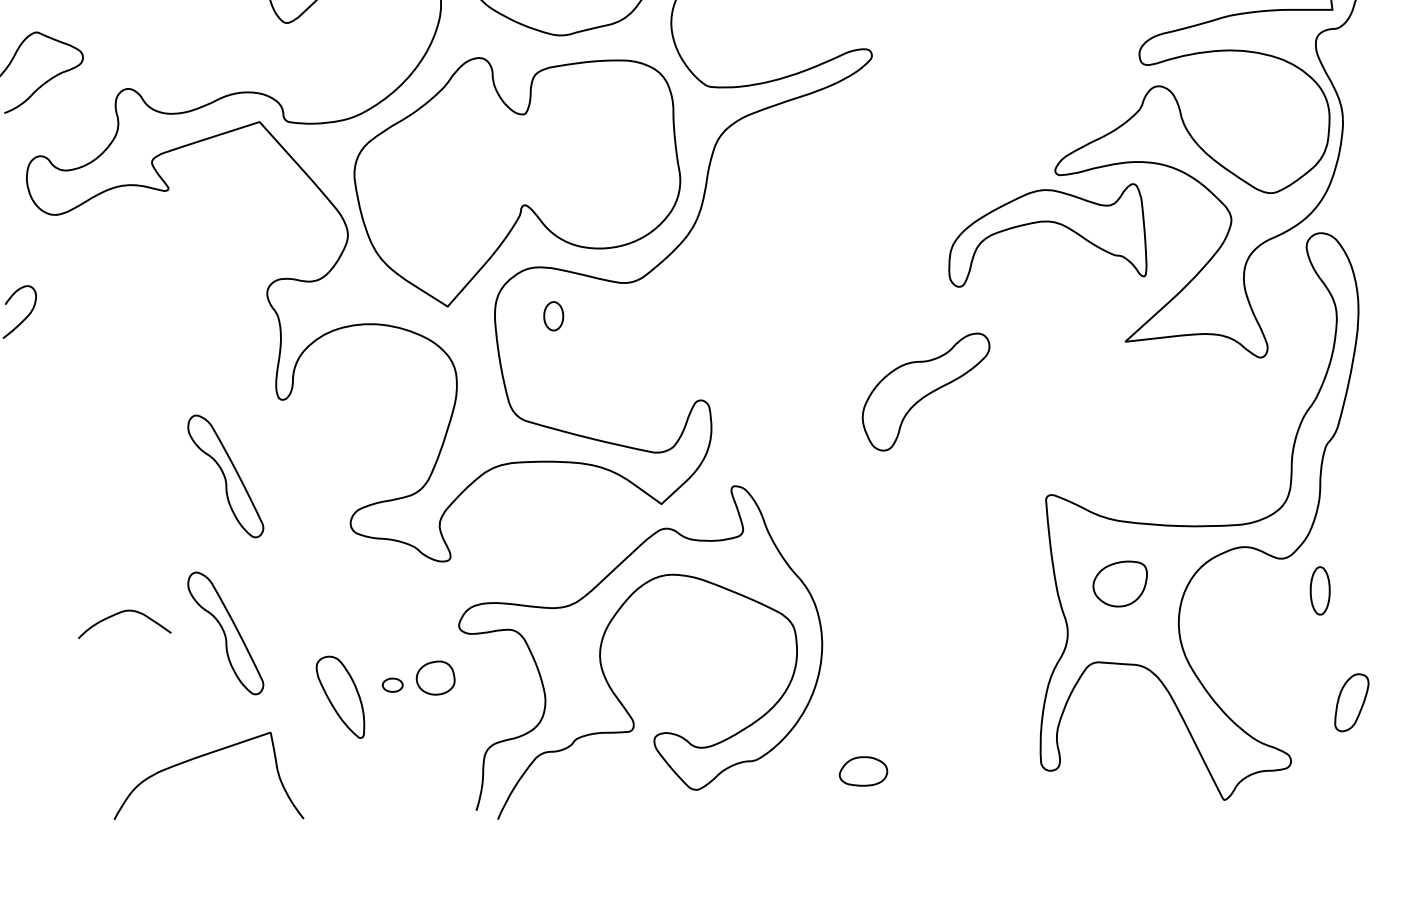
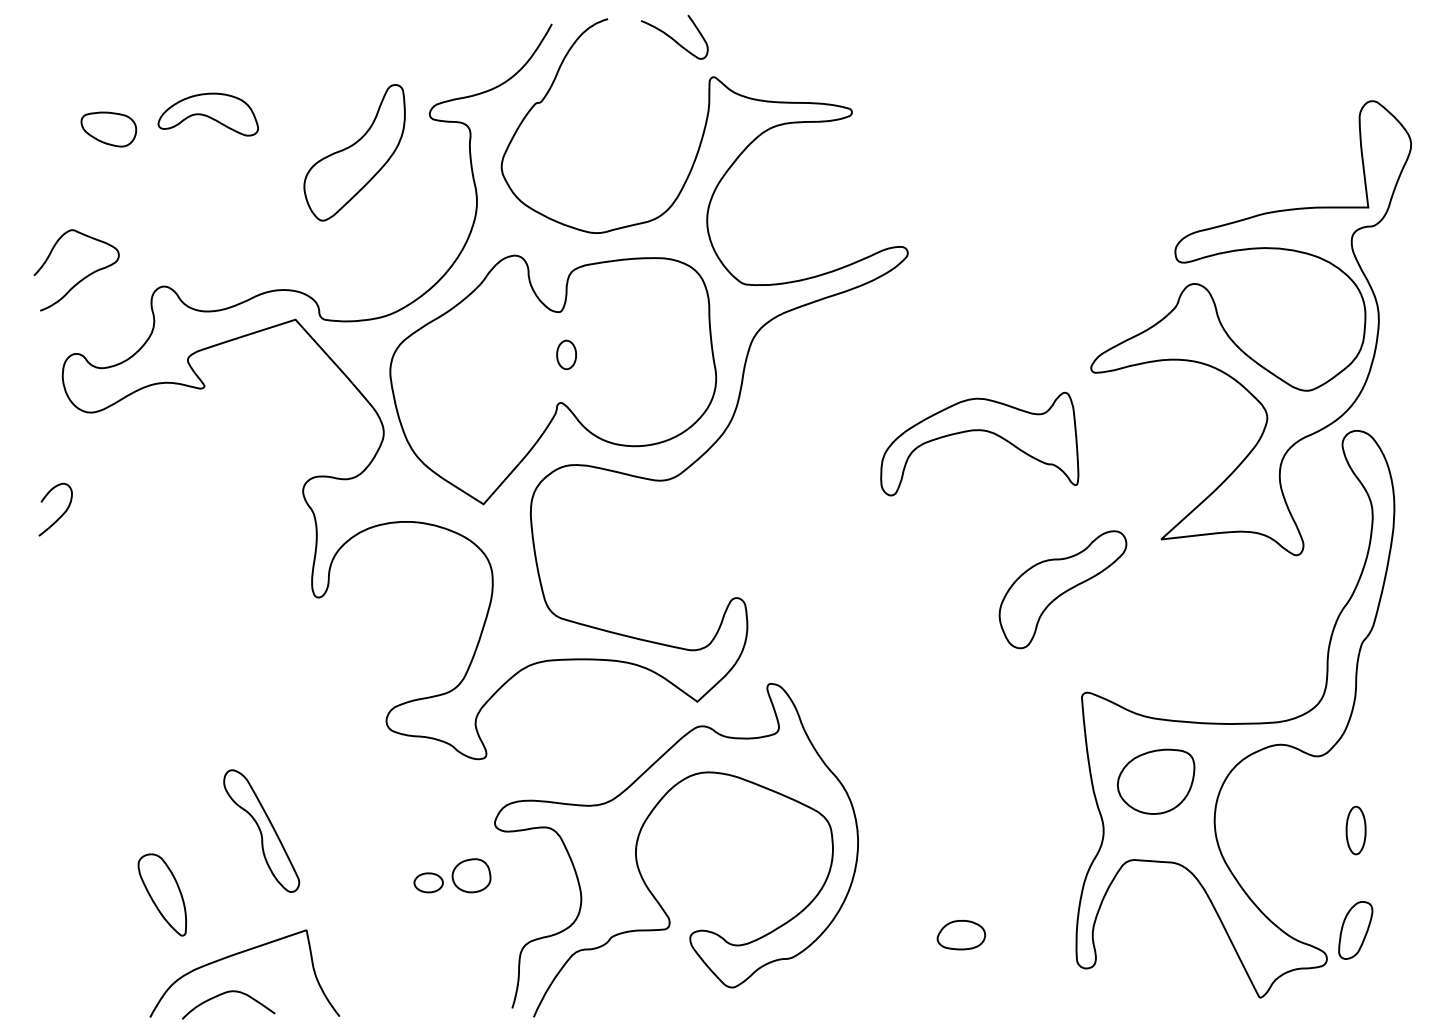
part: (1047, 222) -> (979, 431), moved
part: (553, 315) -> (566, 354), moved
part: (925, 391) -> (1062, 589), moved
part: (225, 475) -> (261, 673), removed
part: (1119, 583) -> (1155, 781), size x1.43
part: (1319, 590) -> (1355, 830), moved
curve: (122, 612) -> (226, 993), moved
part: (392, 684) -> (428, 882), size x1.43
part: (339, 696) -> (161, 894), moved
part: (1351, 702) -> (1355, 930), moved
part: (862, 771) -> (960, 935), moved

